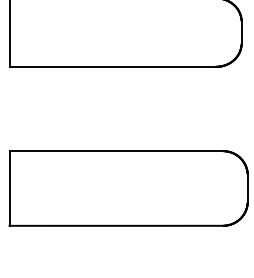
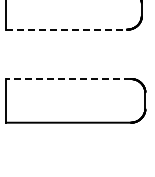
line: (114, 66) -> (67, 29), solid -> dashed
line: (114, 151) -> (67, 79), solid -> dashed

